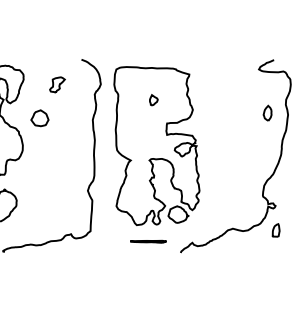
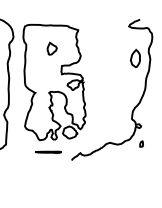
part: (153, 100) -> (52, 49), size x1.6
part: (267, 112) -> (135, 57), size x1.6
part: (275, 230) -> (141, 144), size x0.6

